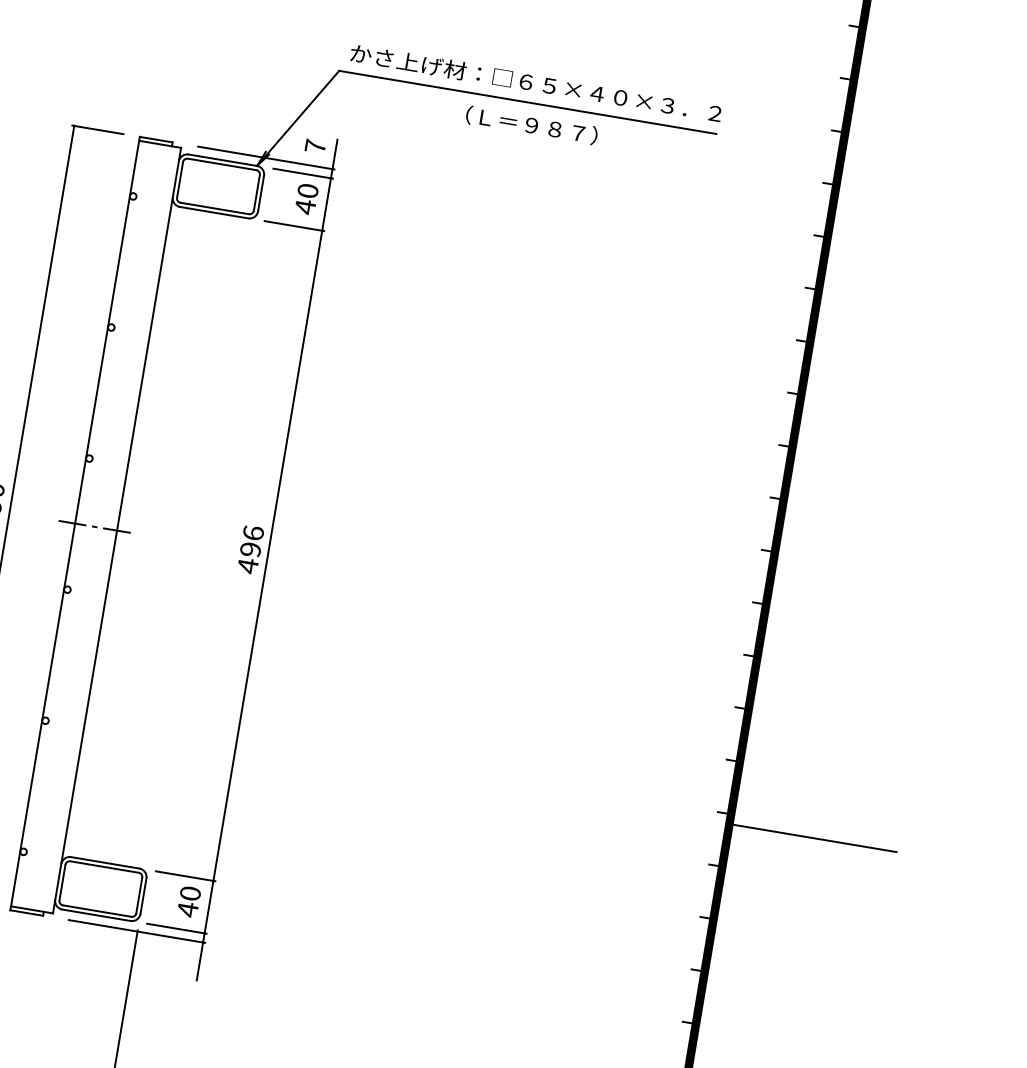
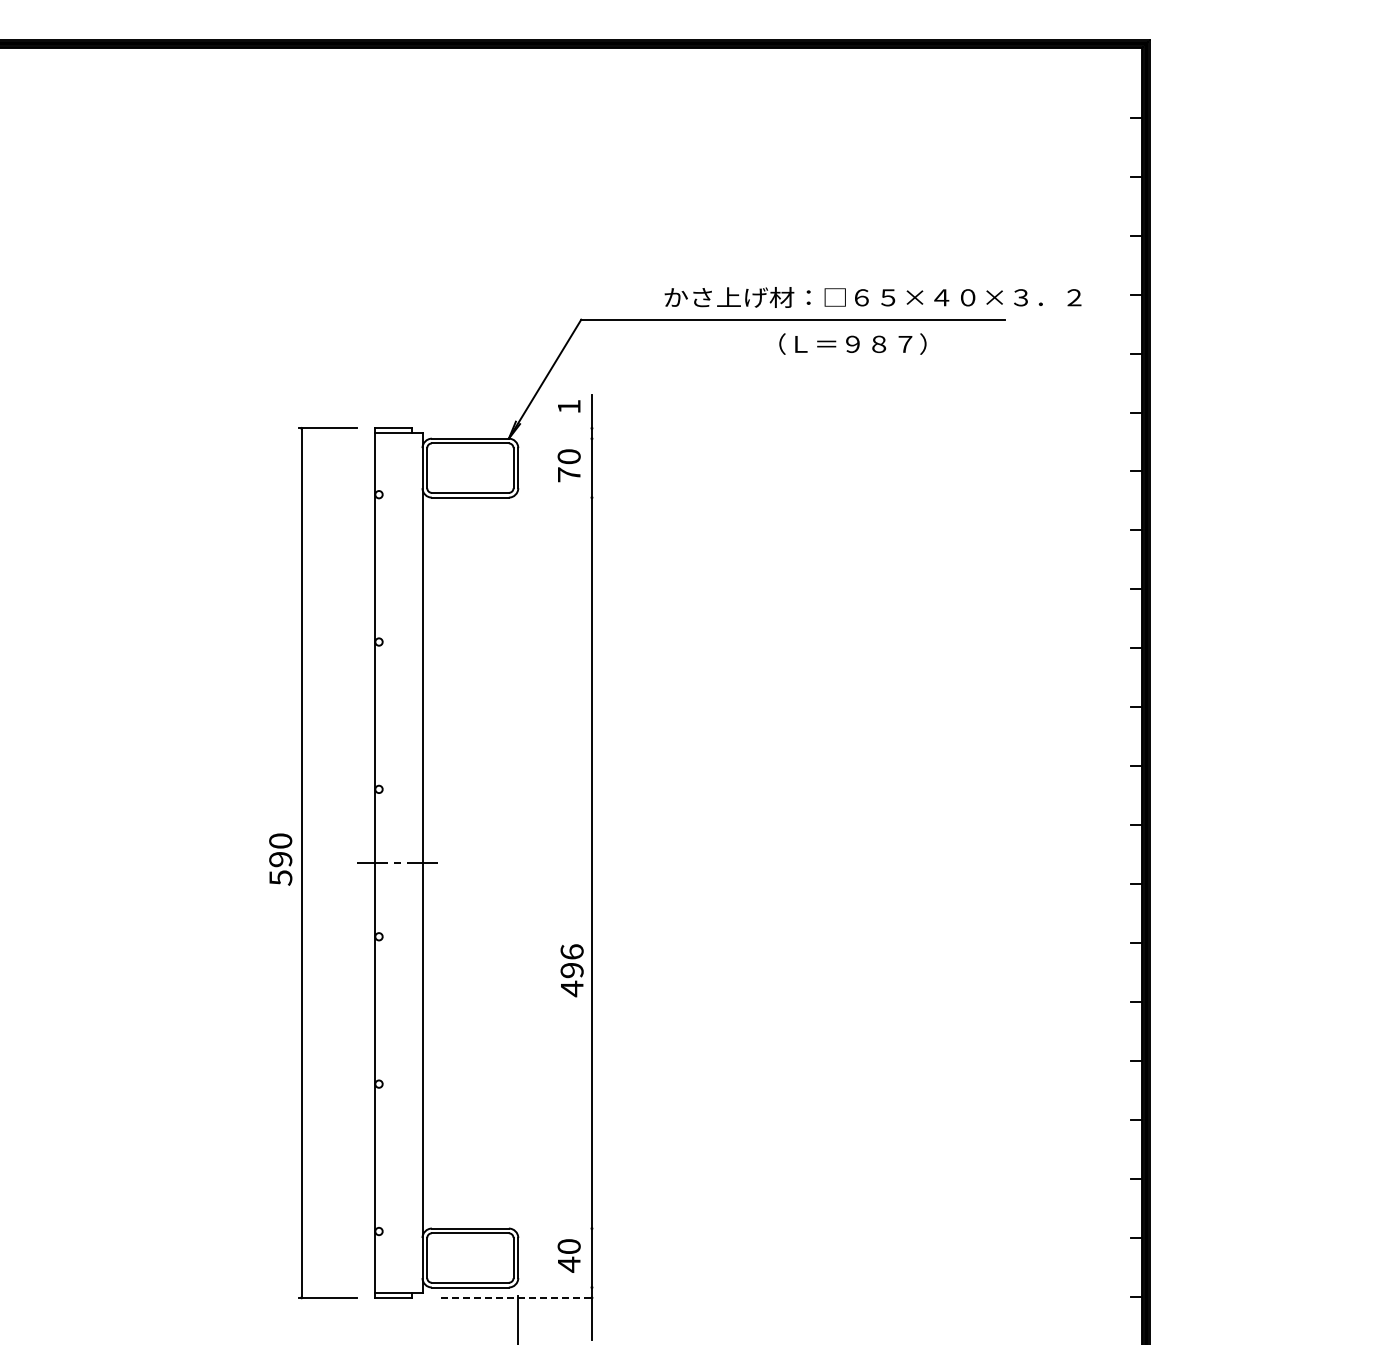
text: (535, 83) -> (872, 297), moved
text: (531, 124) -> (852, 343), moved
text: (315, 146) -> (569, 406), 7 -> 1
line: (266, 158) -> (517, 428), removed
line: (303, 173) -> (560, 438), removed
text: (305, 206) -> (569, 474), 40 -> 70
line: (294, 225) -> (560, 497), removed
text: (250, 549) -> (571, 970), moved
line: (814, 837) -> (1241, 1071), removed
line: (185, 876) -> (560, 1228), removed
line: (176, 928) -> (560, 1287), removed
line: (136, 931) -> (517, 1297), solid -> dashed

